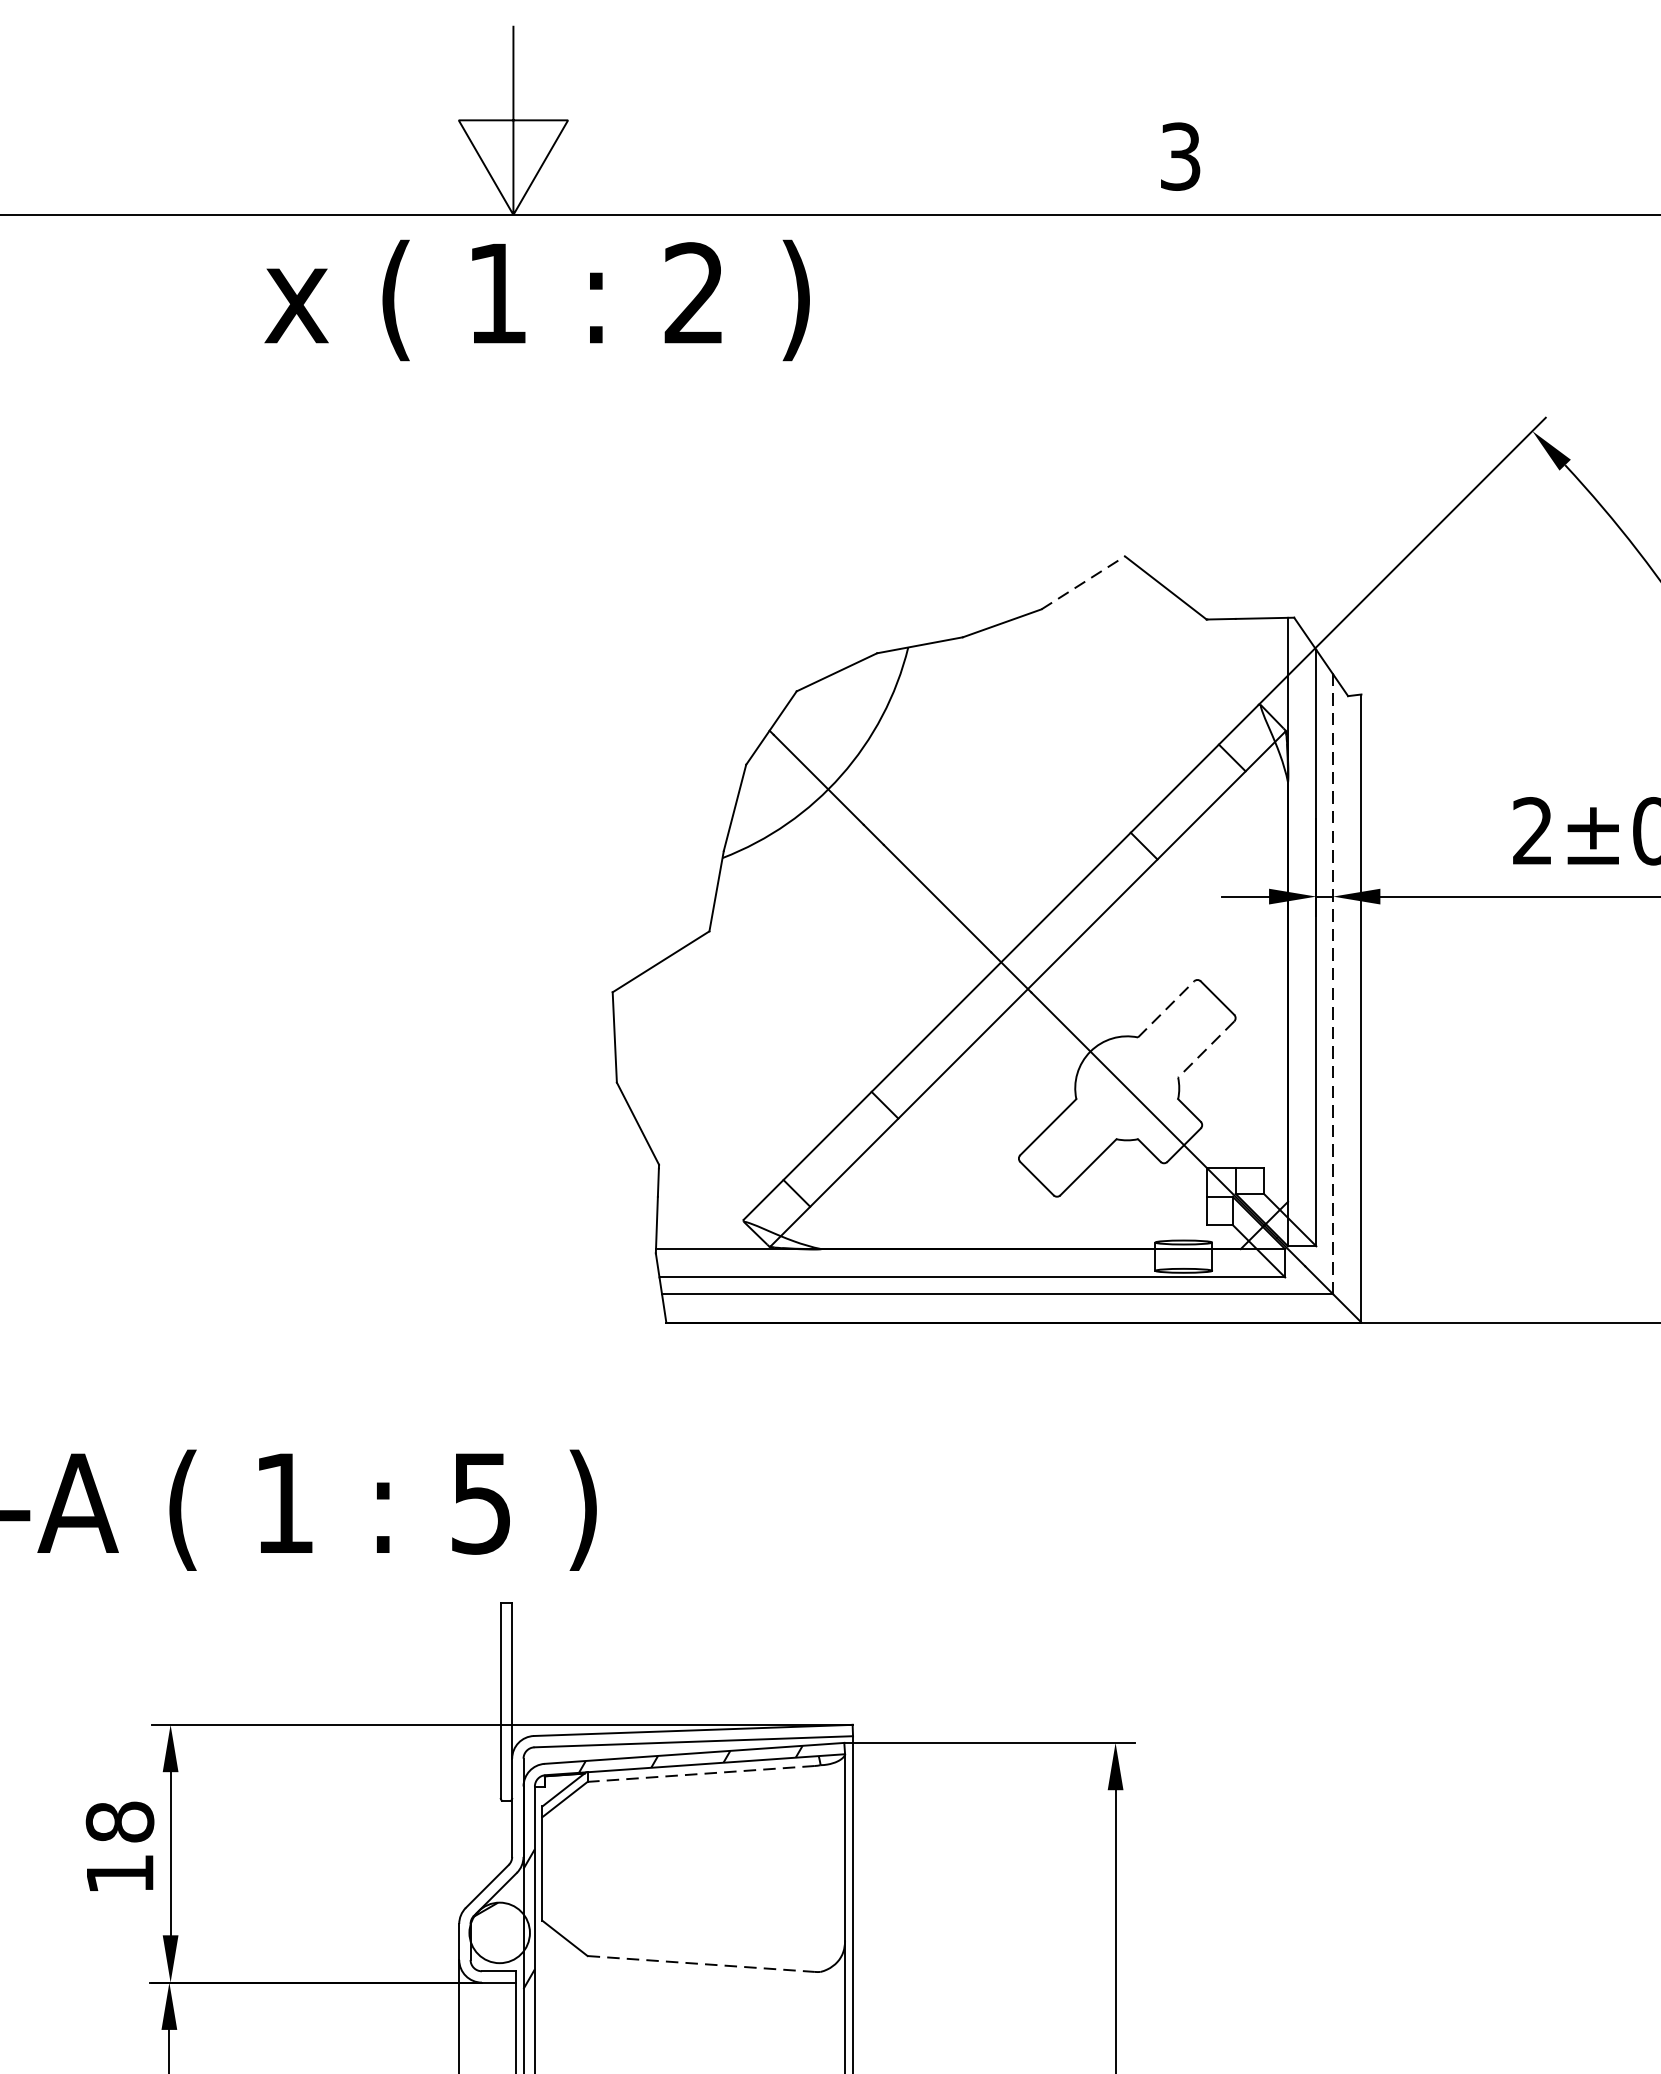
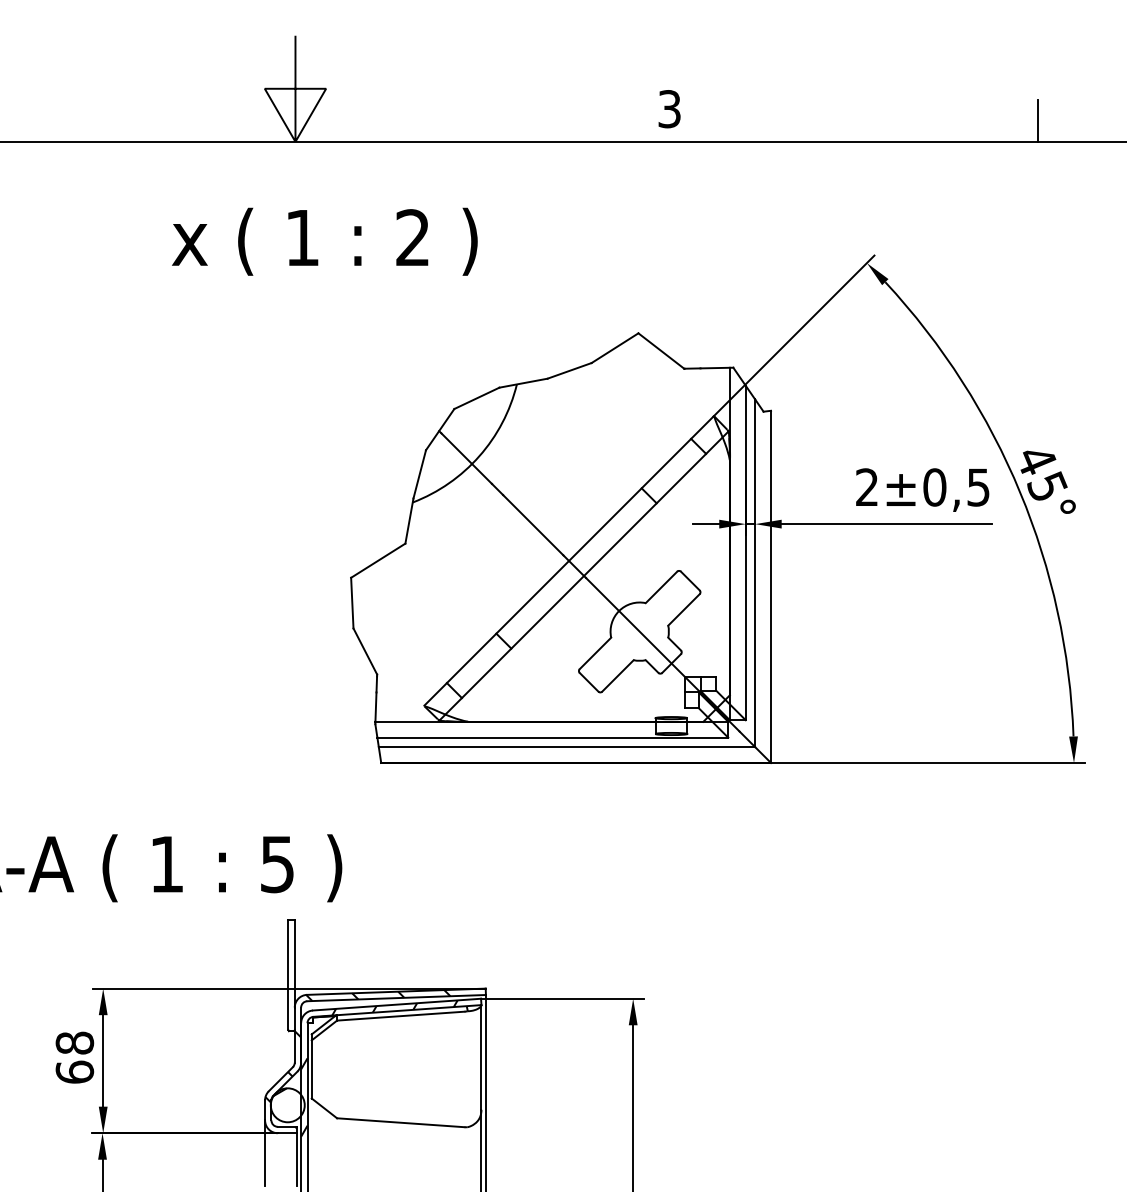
text: (536, 299) -> (324, 241), moved
line: (1084, 583) -> (615, 348), dashed -> solid
line: (1333, 984) -> (755, 573), dashed -> solid
line: (1166, 1009) -> (661, 587), dashed -> solid
line: (1205, 1050) -> (683, 610), dashed -> solid
line: (700, 1774) -> (400, 1016), dashed -> solid
hatch: (624, 1851) -> (357, 1059), added
text: (119, 1872) -> (74, 1071), 18 -> 68
line: (700, 1963) -> (400, 1122), dashed -> solid

